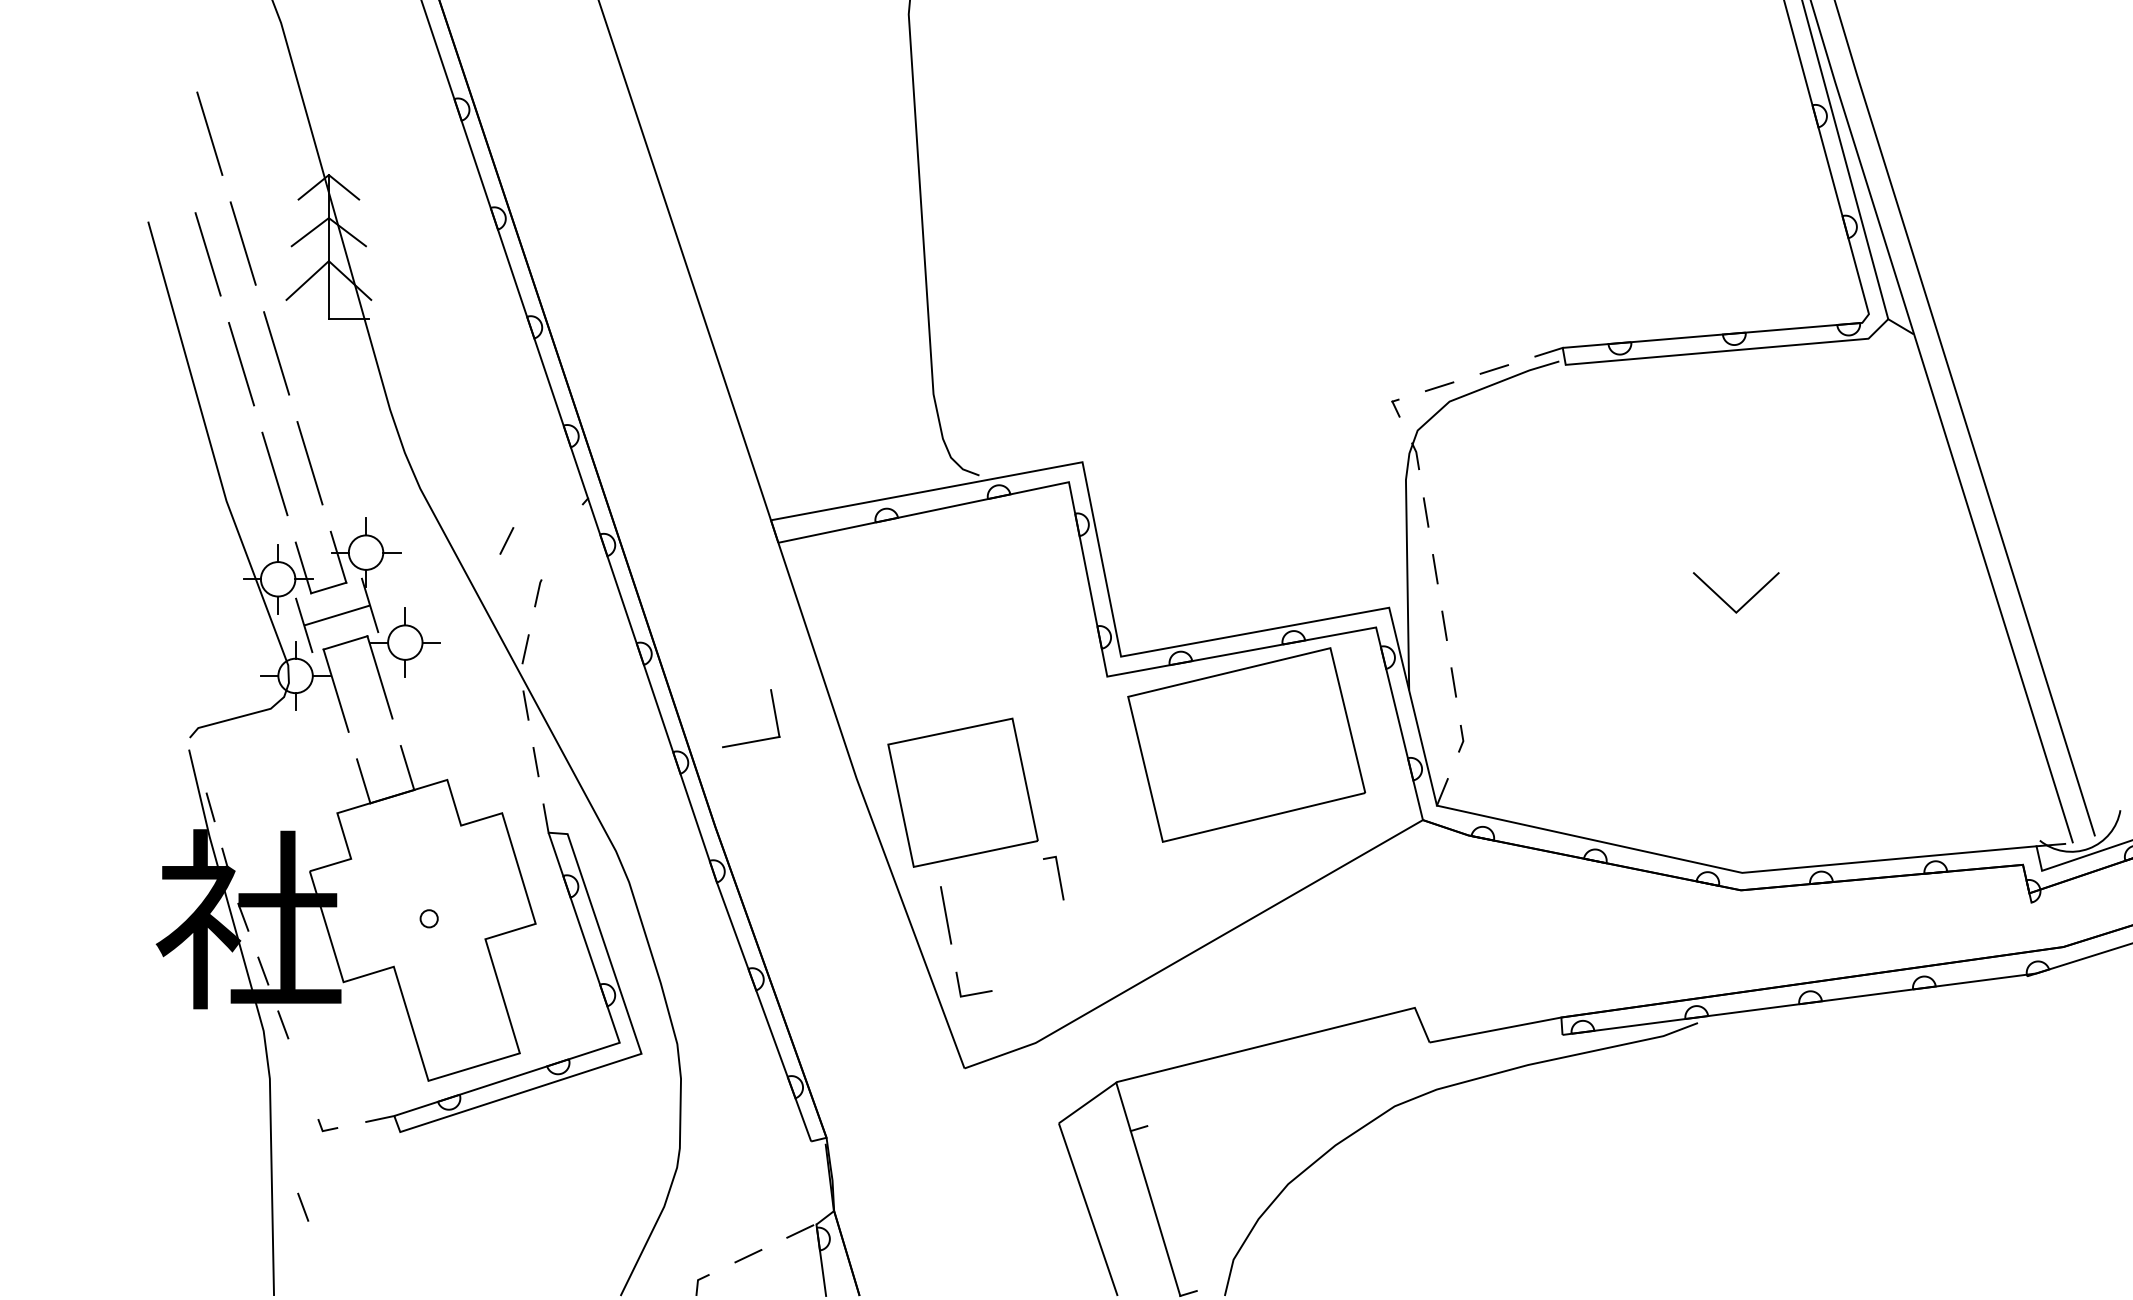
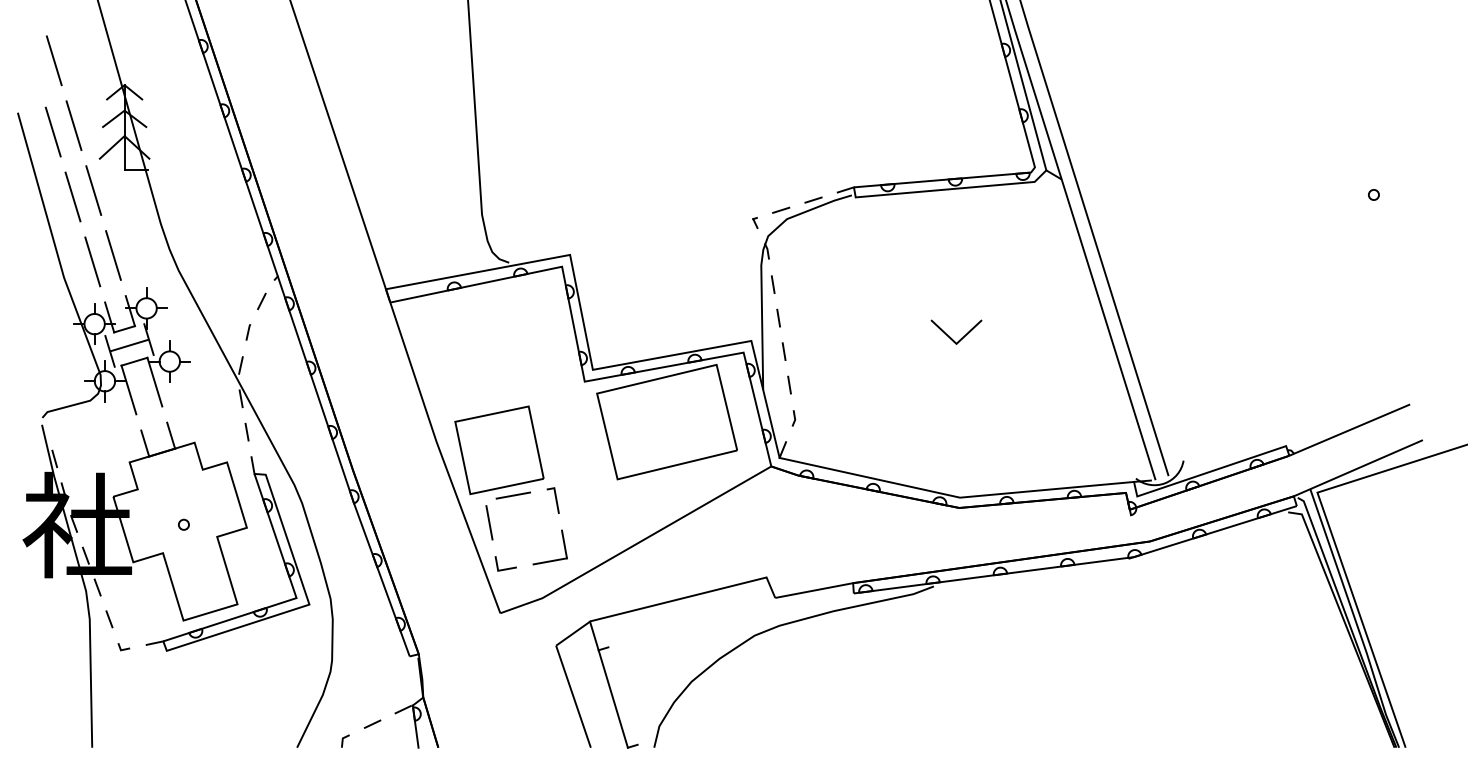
line: (506, 540) -> (261, 301), moved
part: (756, 738) -> (553, 559), moved
line: (986, 869) -> (513, 495), added
line: (303, 1207) -> (109, 619), moved

